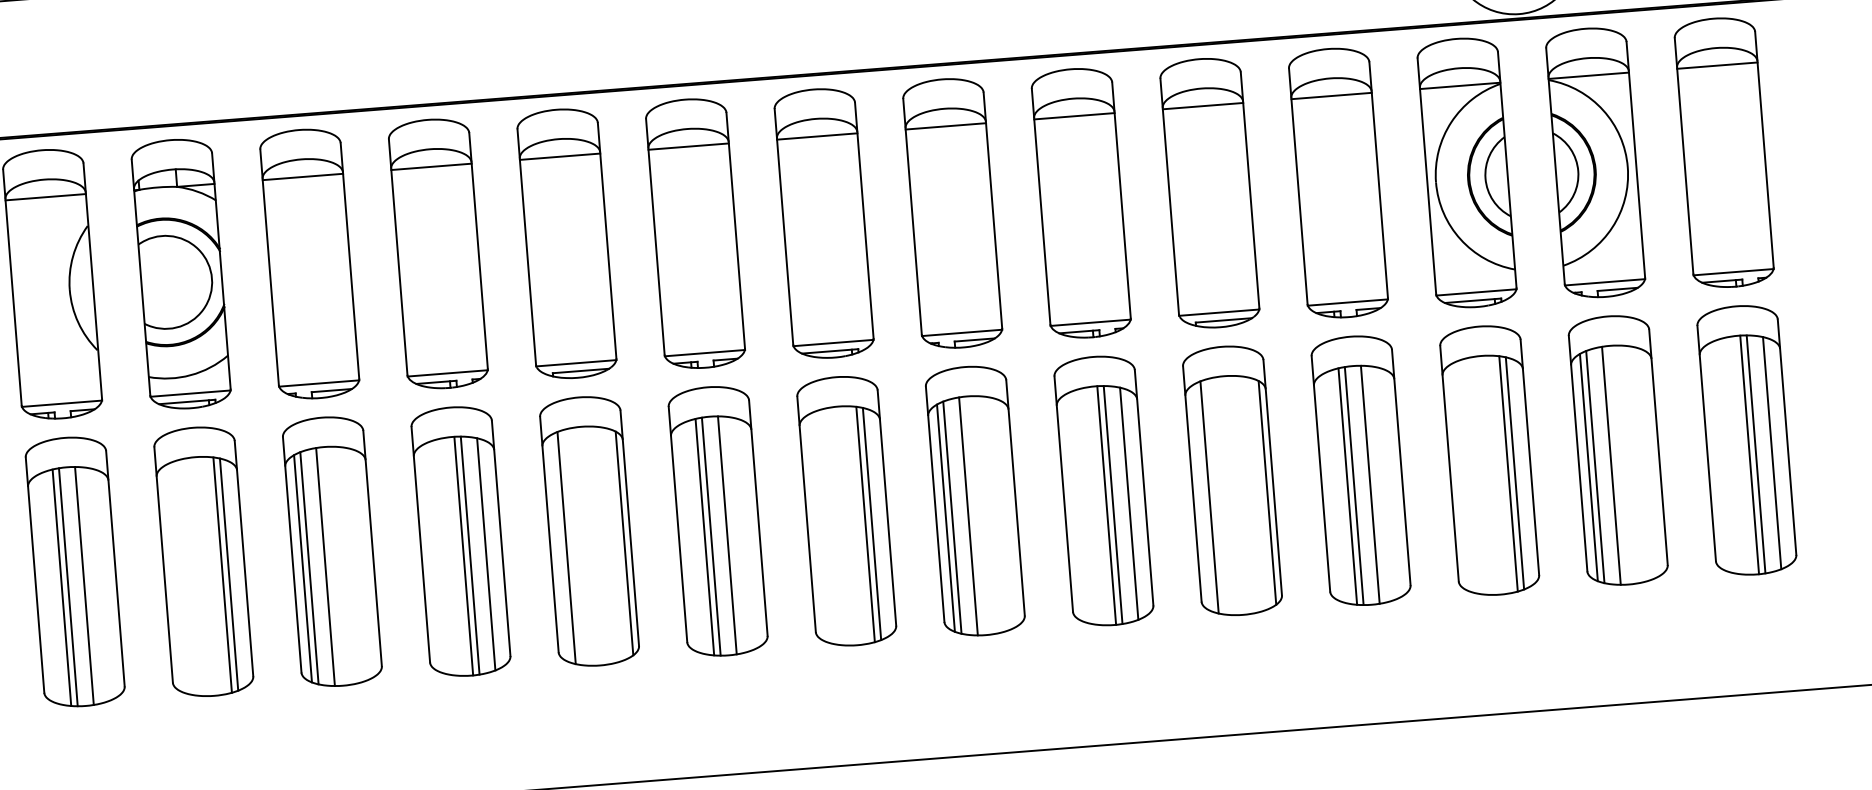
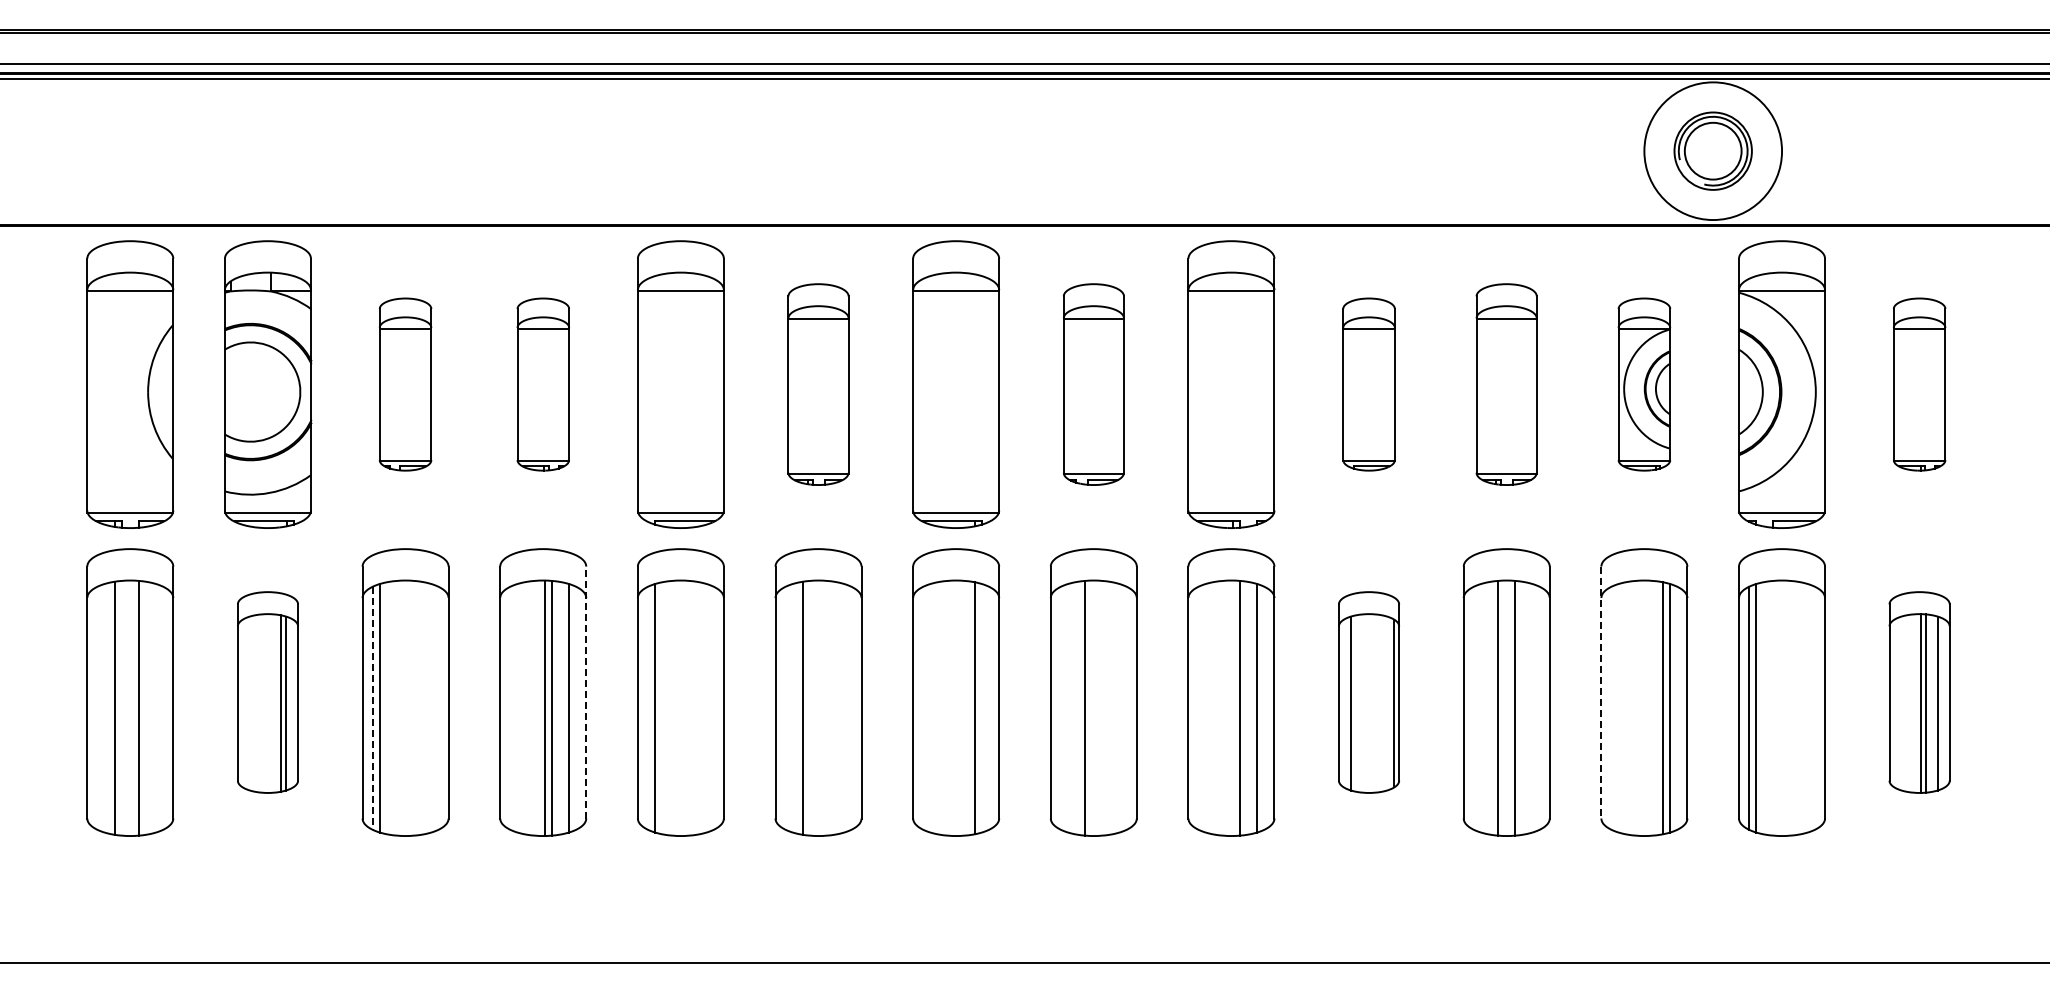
part: (1724, 152) -> (1919, 384), size x0.6
part: (1467, 172) -> (1644, 384), size x0.6
part: (1338, 182) -> (1506, 384), size x0.7
part: (1209, 193) -> (1368, 384), size x0.6
part: (952, 213) -> (1093, 384), size x0.7
part: (695, 233) -> (818, 384), size x0.7
part: (438, 253) -> (543, 384), size x0.6
part: (309, 263) -> (405, 384), size x0.6
part: (1746, 440) -> (1919, 692), size x0.7
line: (1449, 463) -> (1601, 692), solid -> dashed
line: (1611, 465) -> (1773, 707), removed
part: (1231, 480) -> (1368, 692), size x0.7
line: (1347, 485) -> (1491, 707), removed
line: (1106, 504) -> (1233, 707), removed
line: (946, 517) -> (1061, 707), removed
line: (952, 517) -> (1068, 708), removed
line: (871, 524) -> (981, 708), removed
line: (727, 534) -> (827, 707), removed
line: (710, 535) -> (809, 707), removed
line: (501, 538) -> (586, 692), solid -> dashed
line: (624, 542) -> (717, 707), removed
part: (203, 561) -> (267, 692), size x0.7
line: (325, 566) -> (397, 707), removed
line: (302, 569) -> (372, 708), solid -> dashed
line: (68, 586) -> (121, 707), removed

